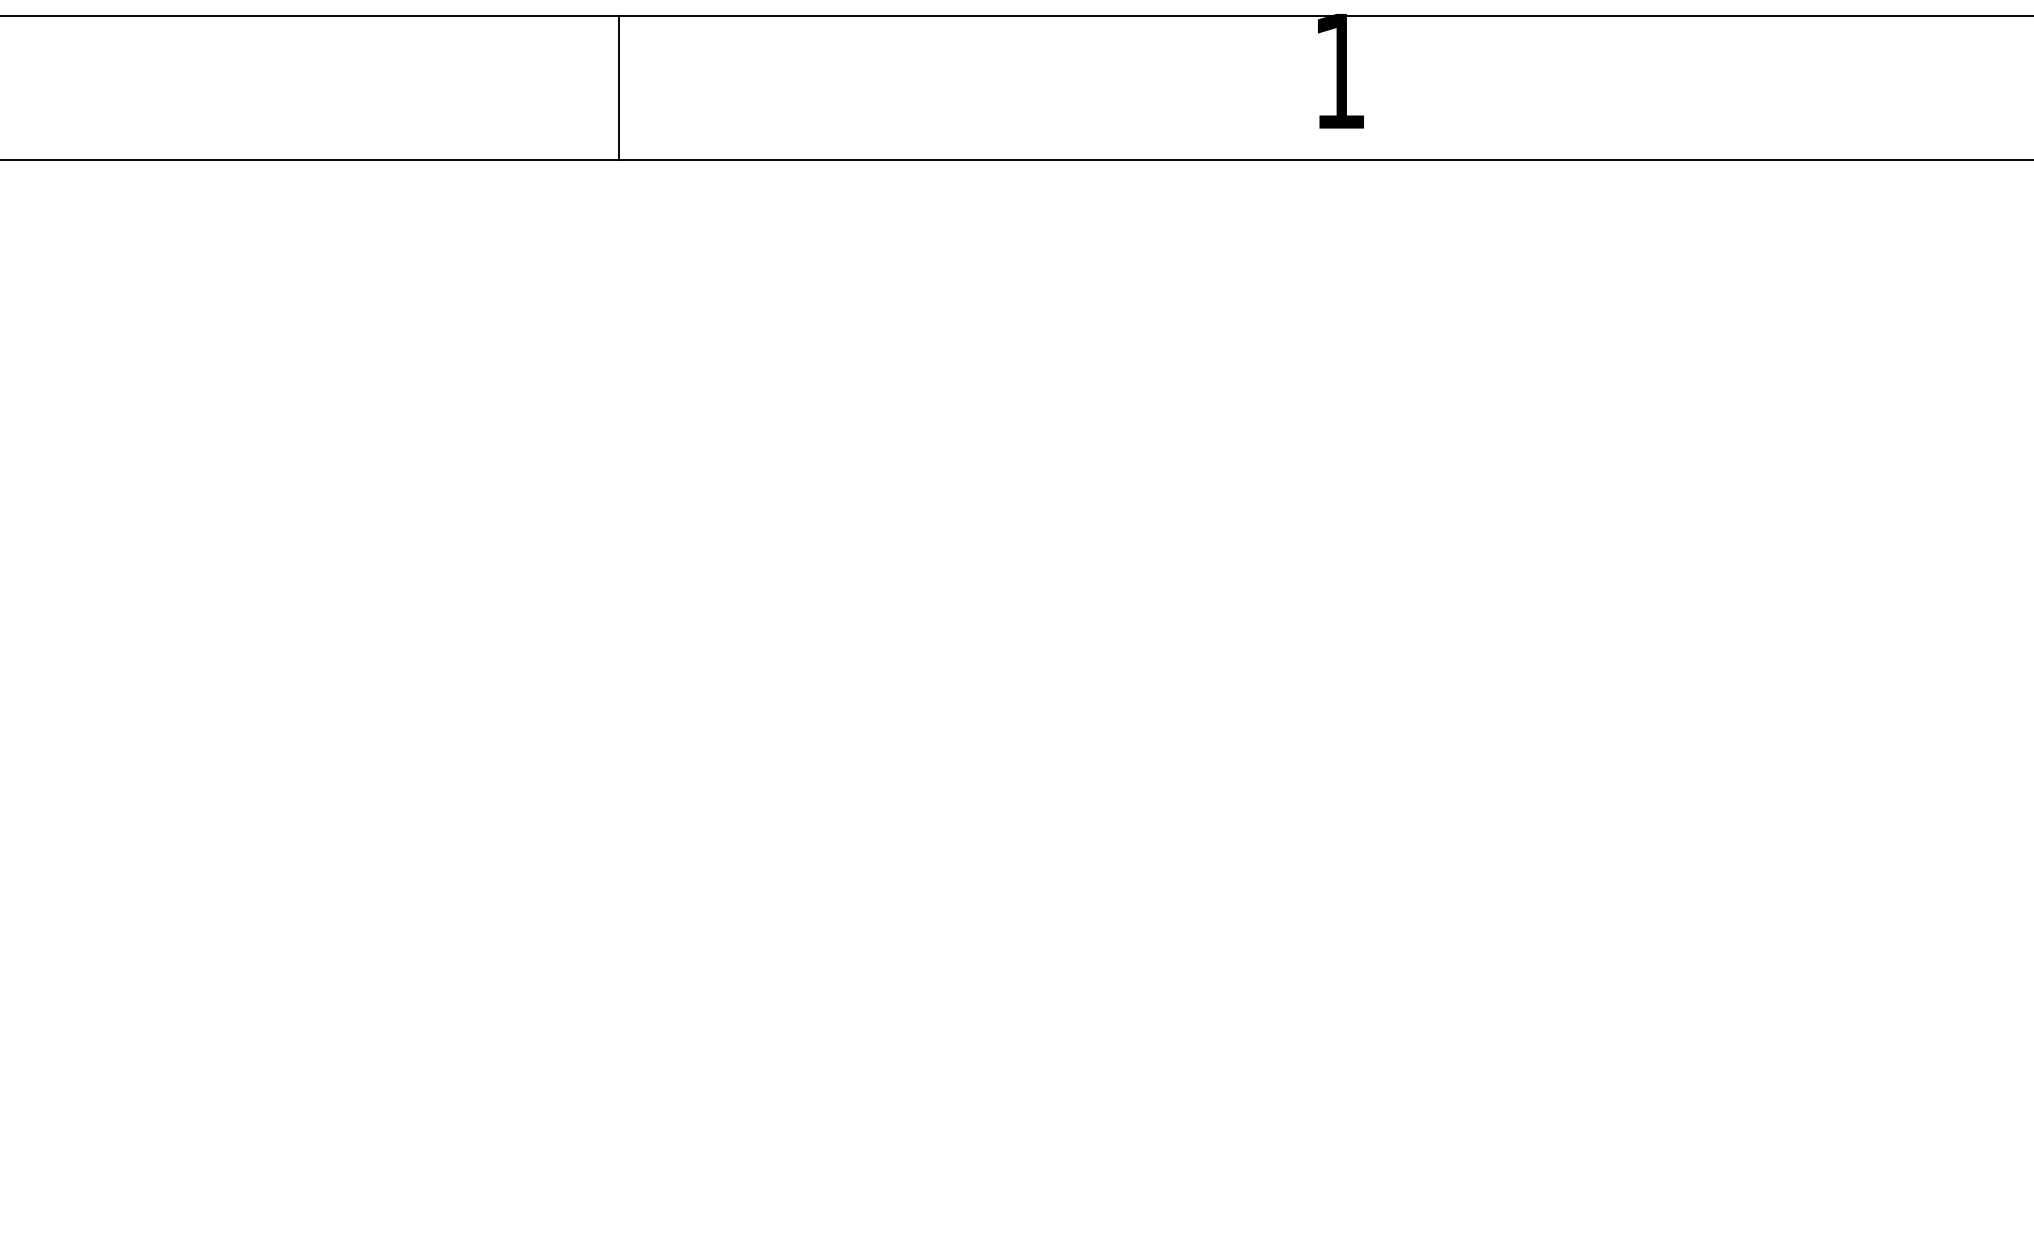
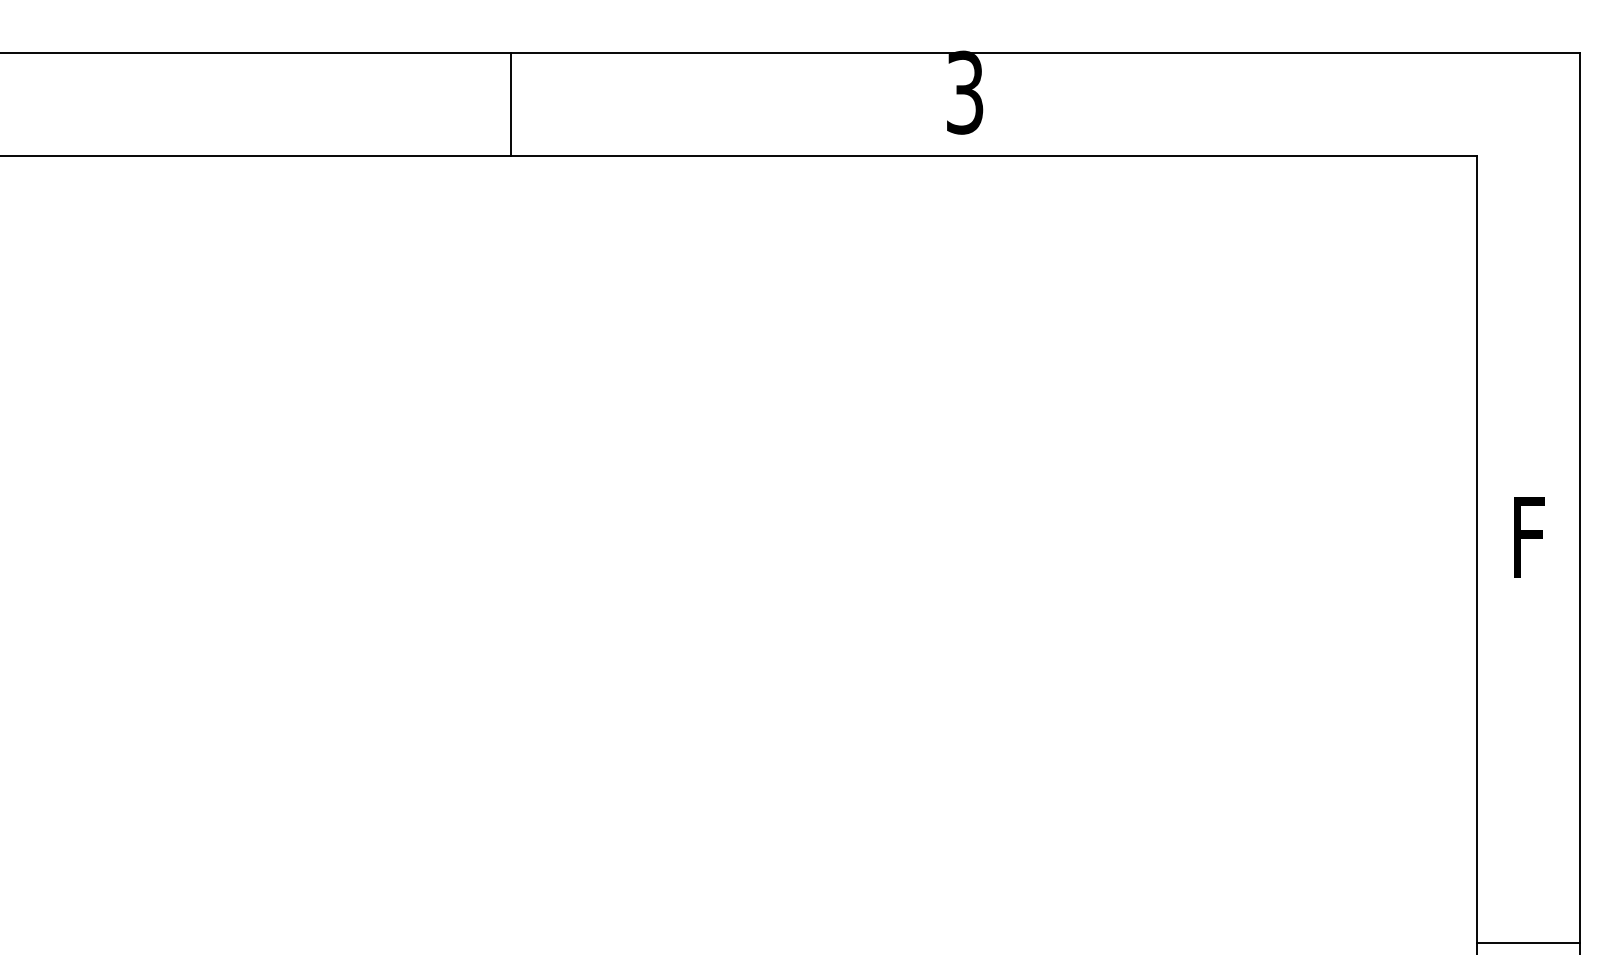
text: (1340, 70) -> (965, 92), 1 -> 3
line: (618, 87) -> (510, 104), moved

